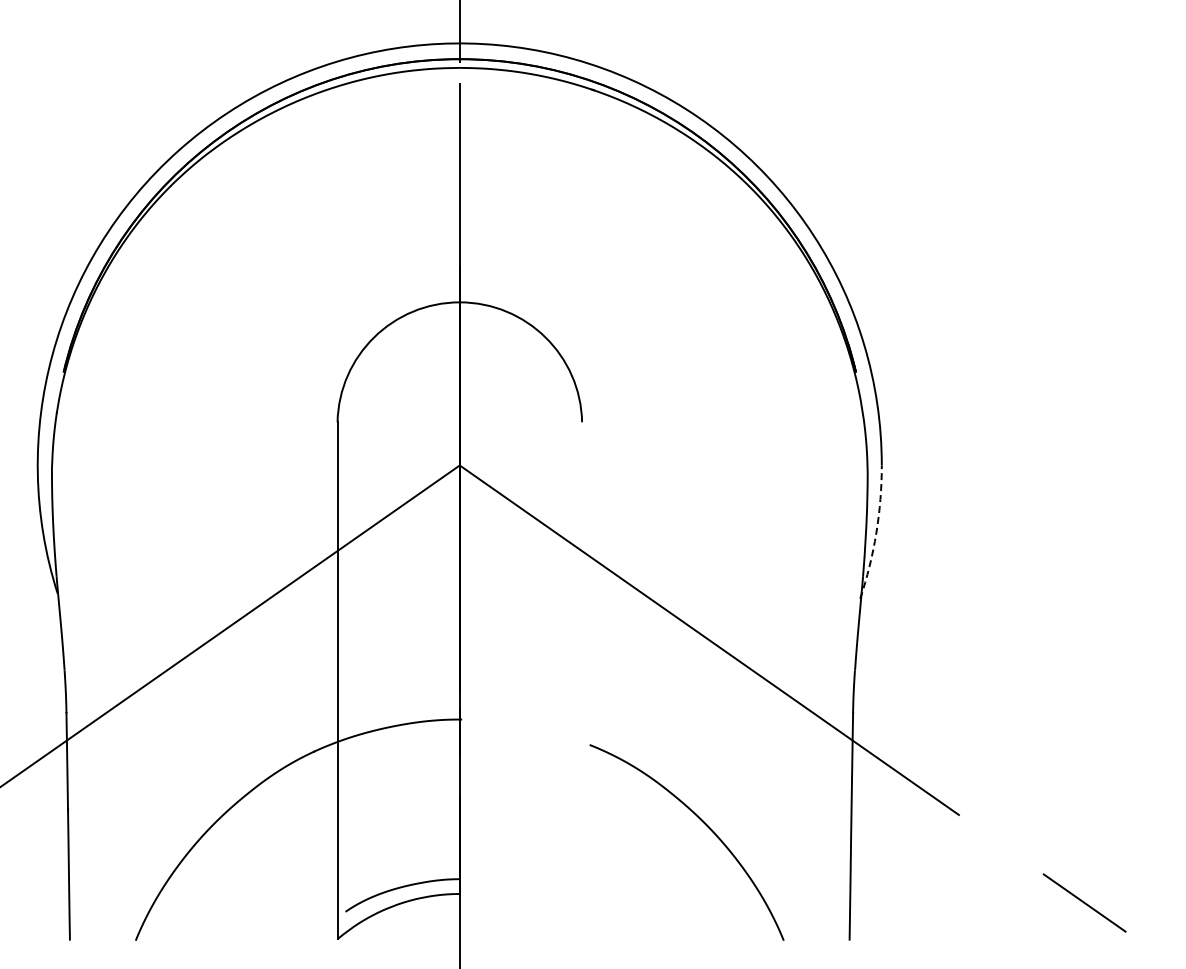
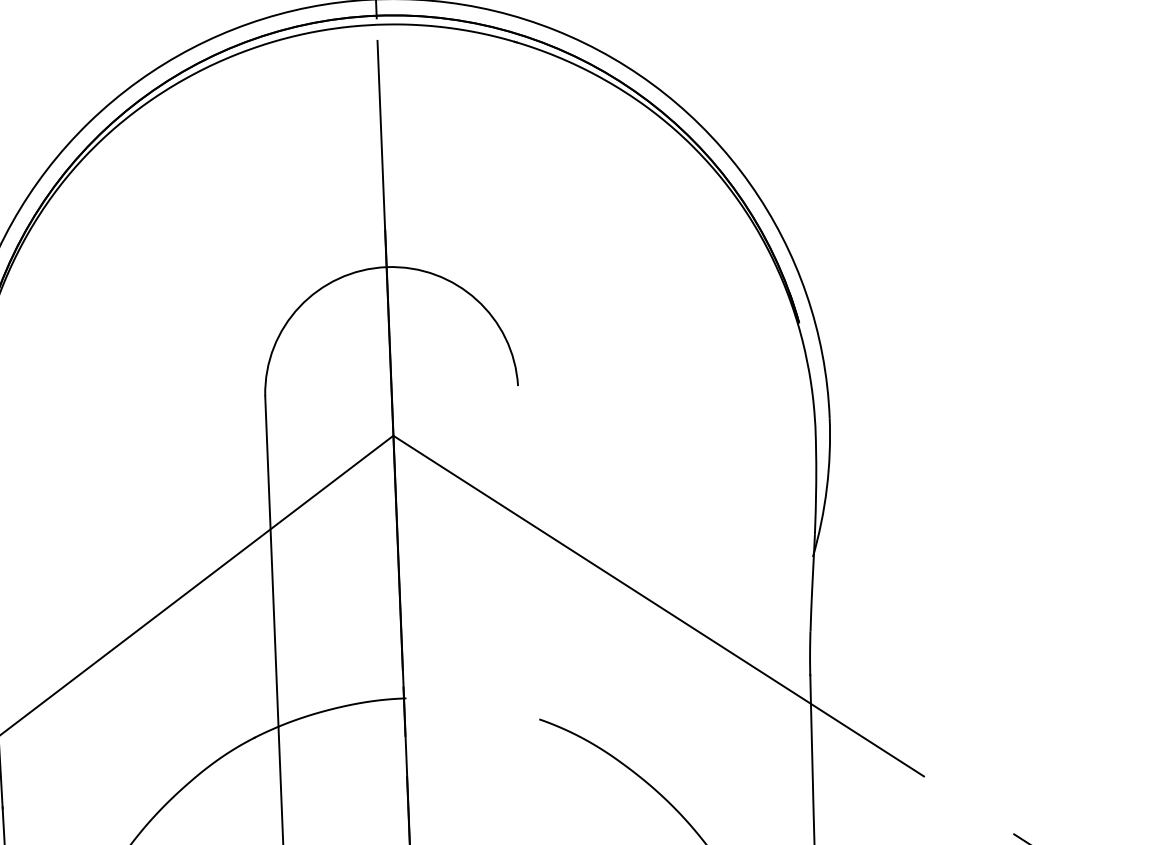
arc: (876, 532) -> (826, 487), dashed -> solid

